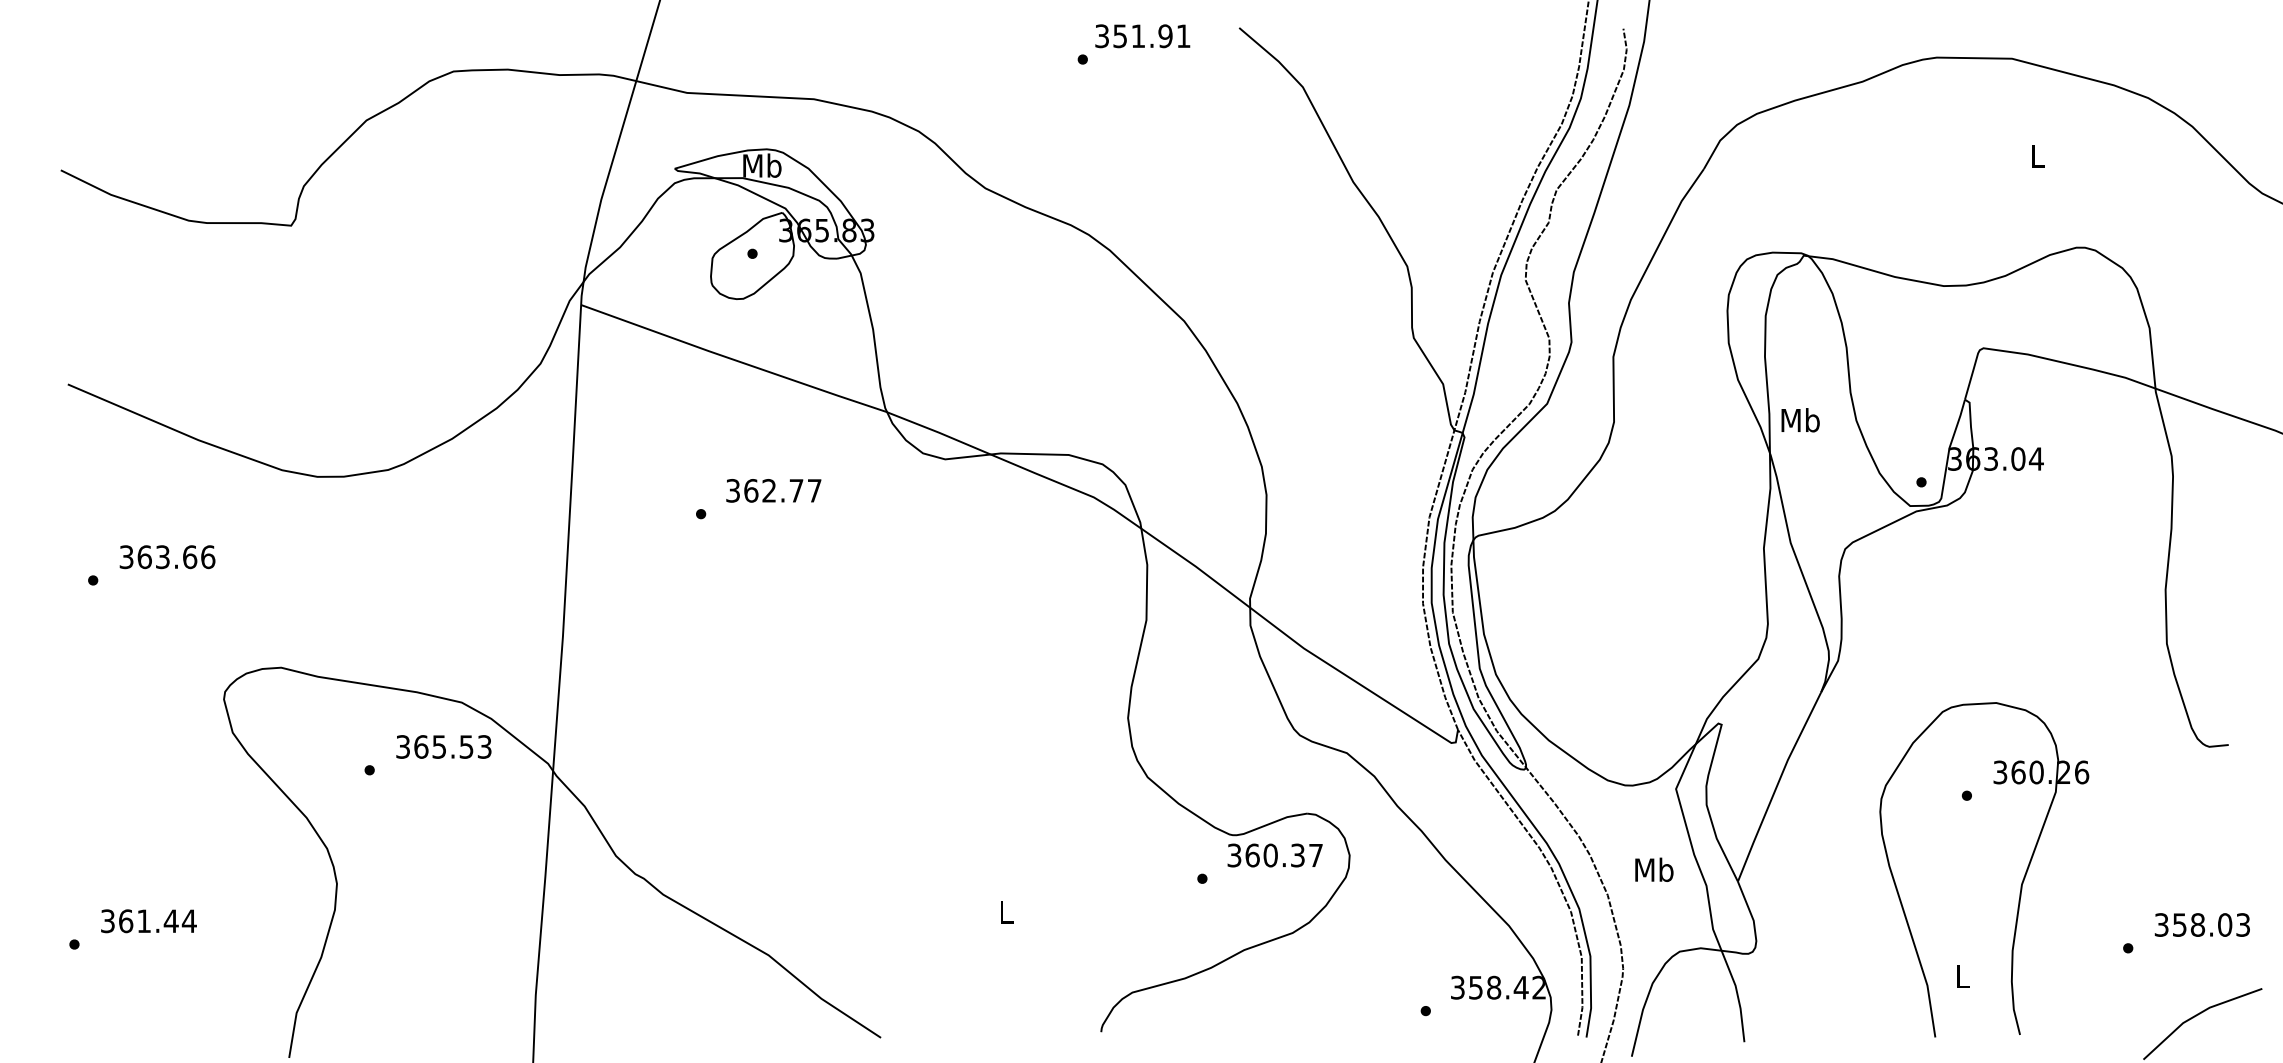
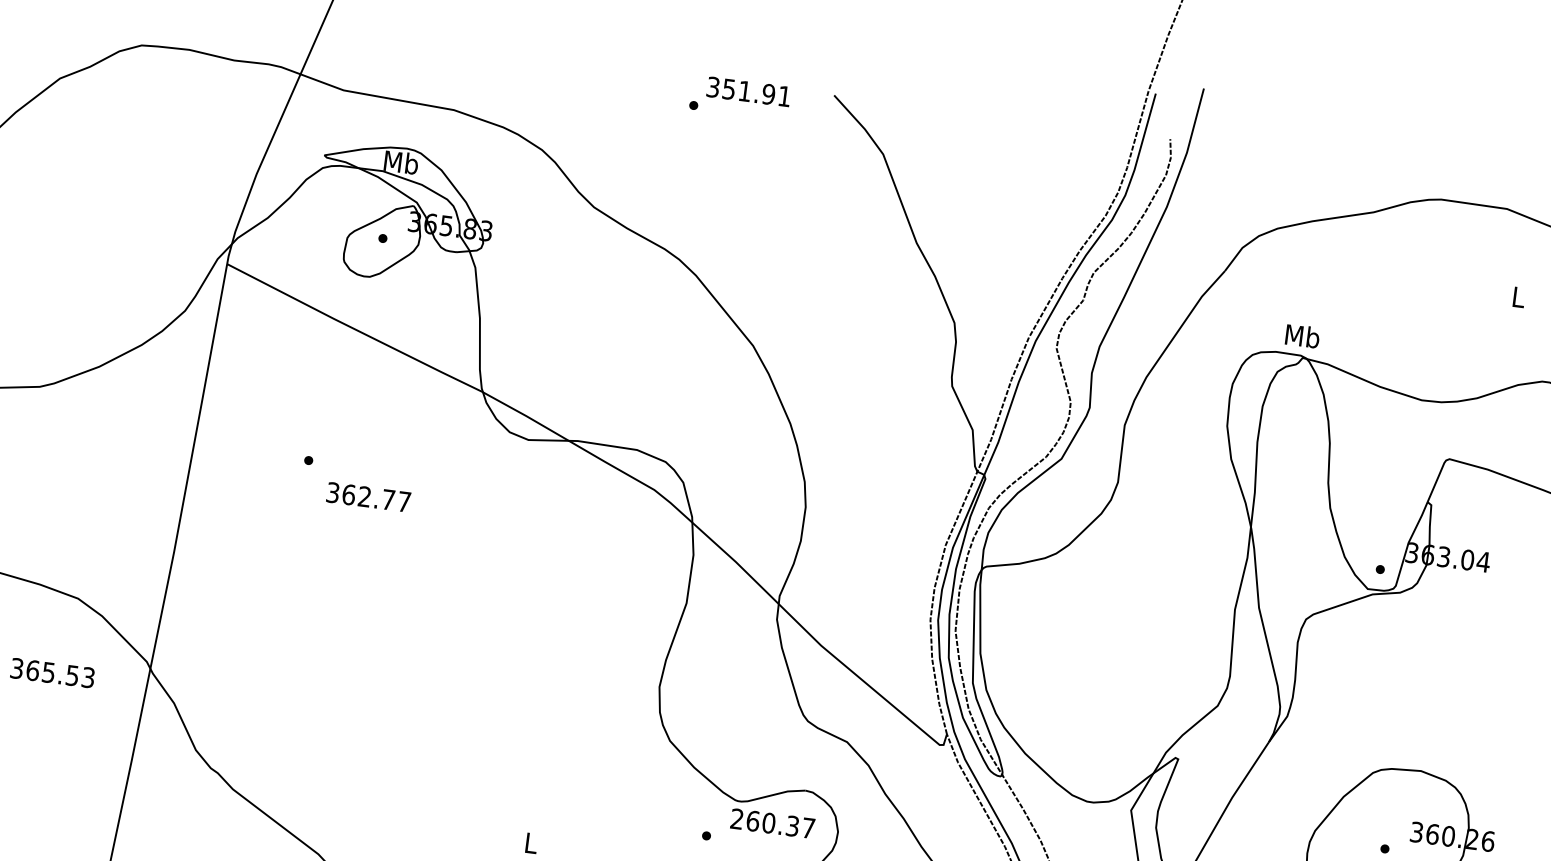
text: (1800, 420) -> (1302, 336), moved
text: (773, 490) -> (368, 497), moved
text: (443, 746) -> (52, 672), moved
text: (1234, 855) -> (737, 819), 360.37 -> 260.37

